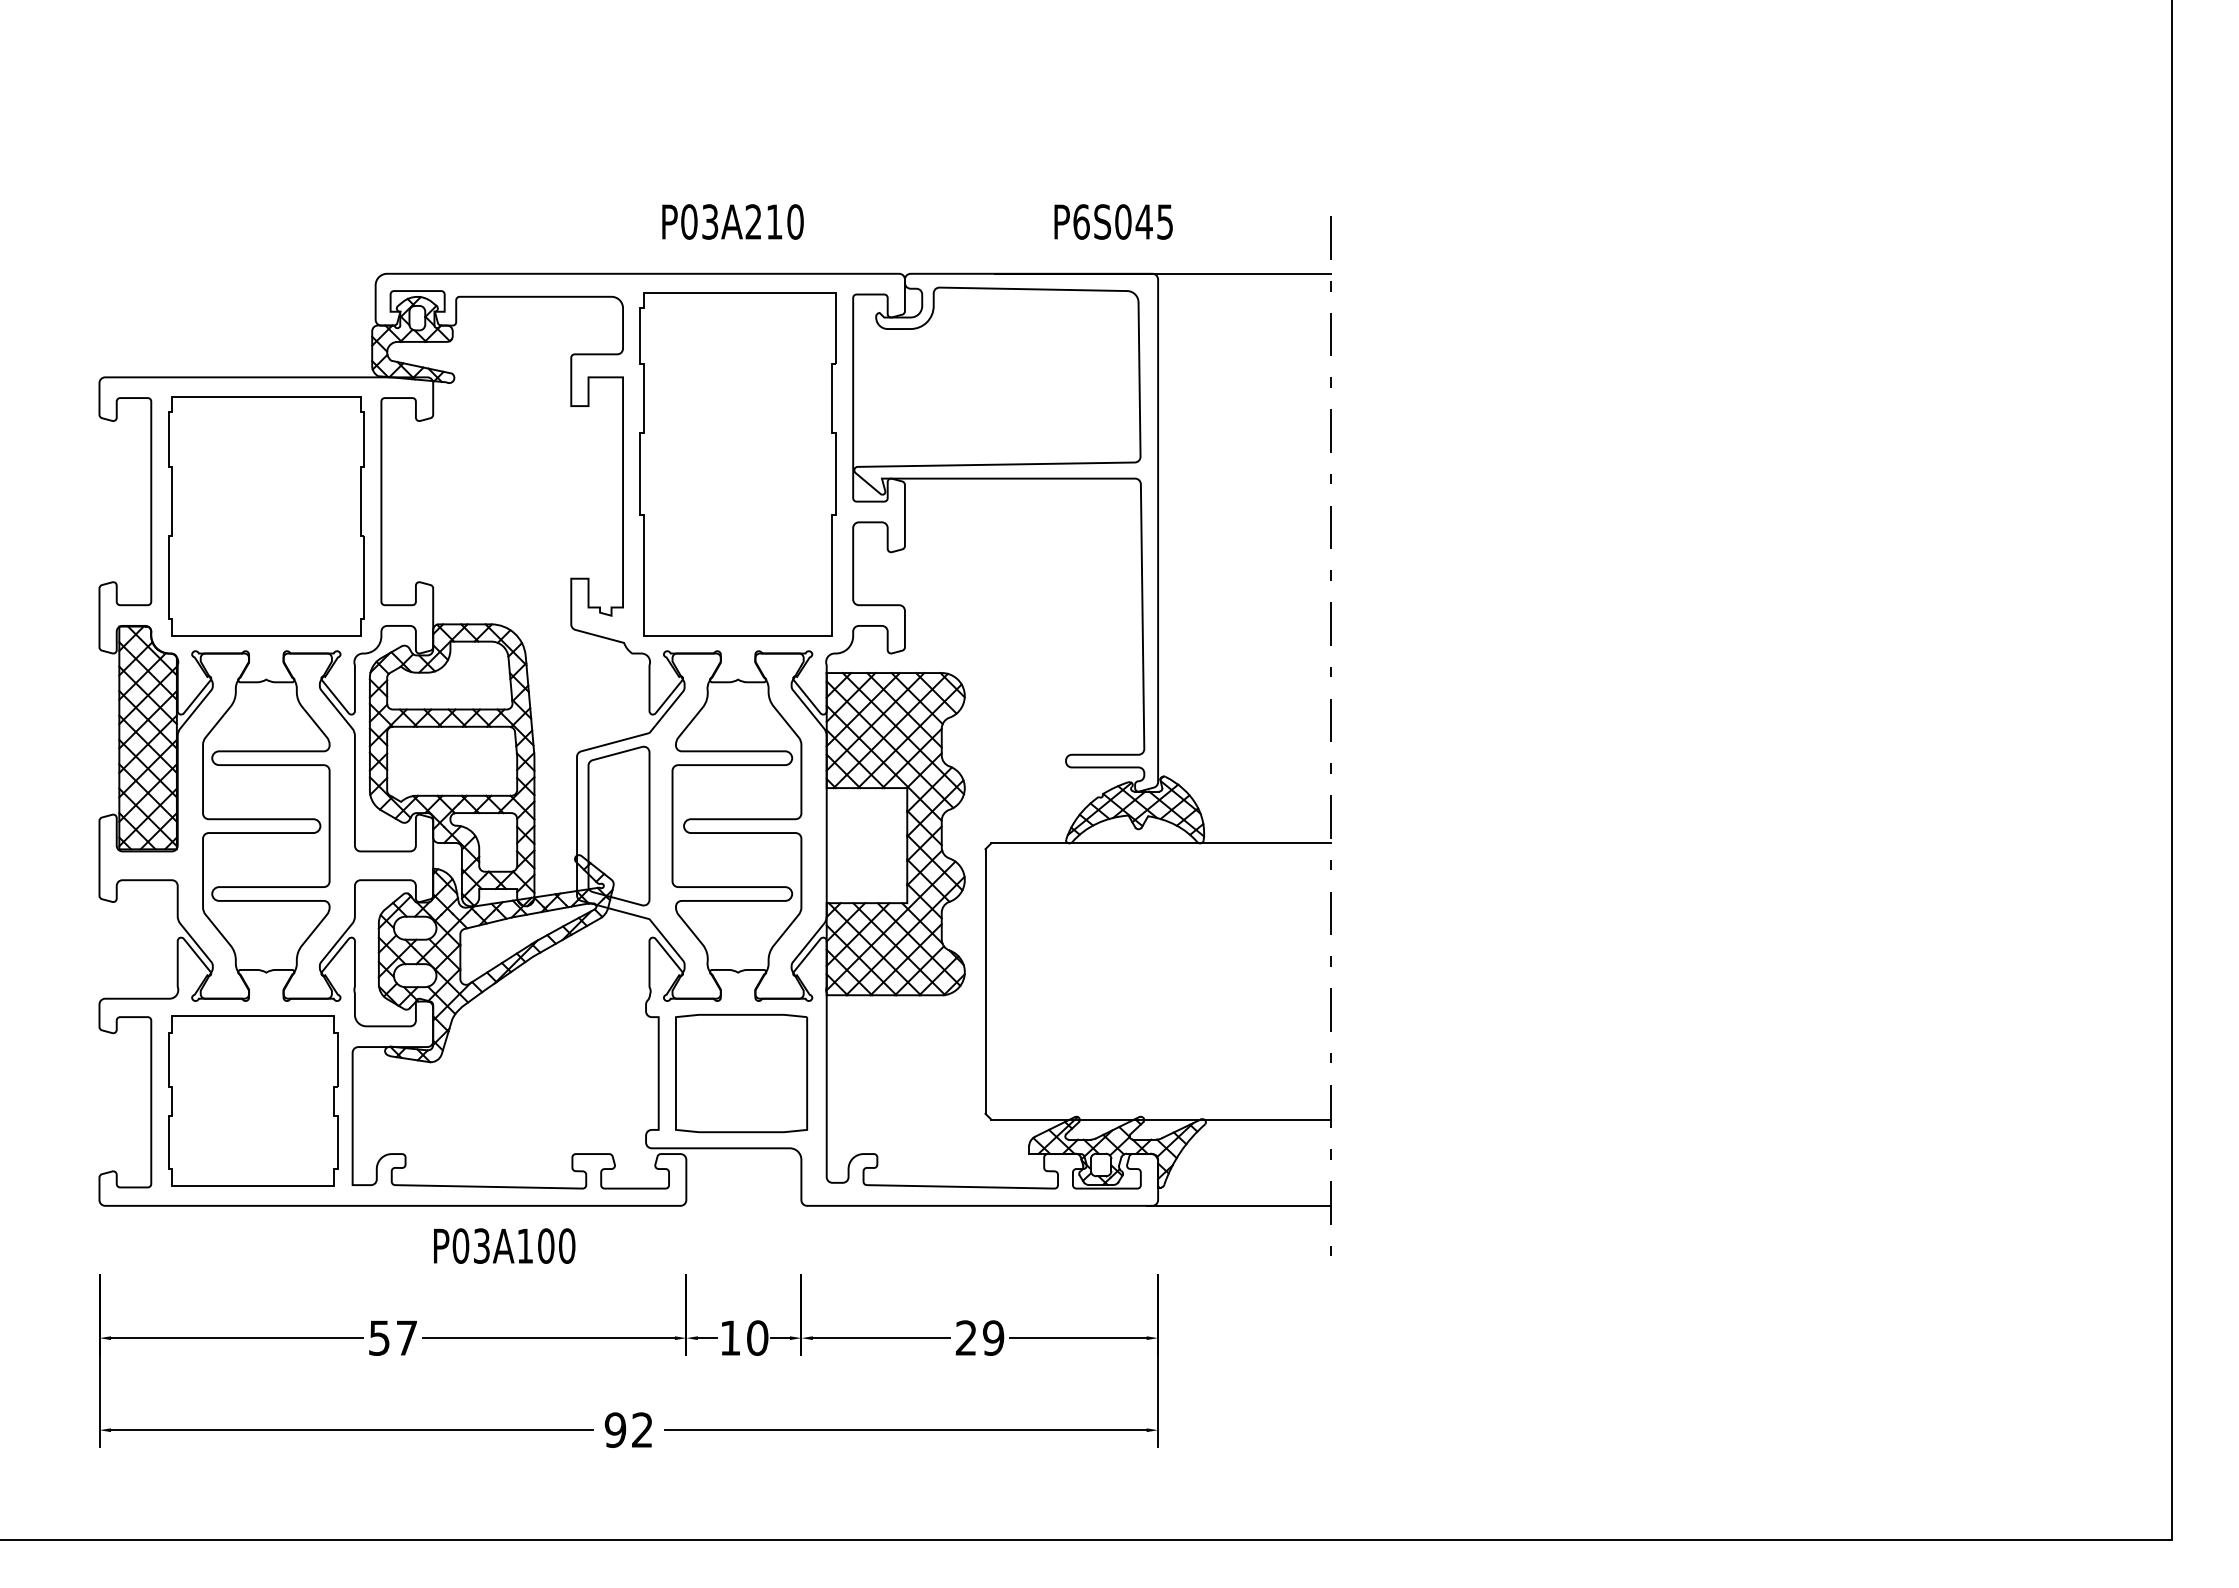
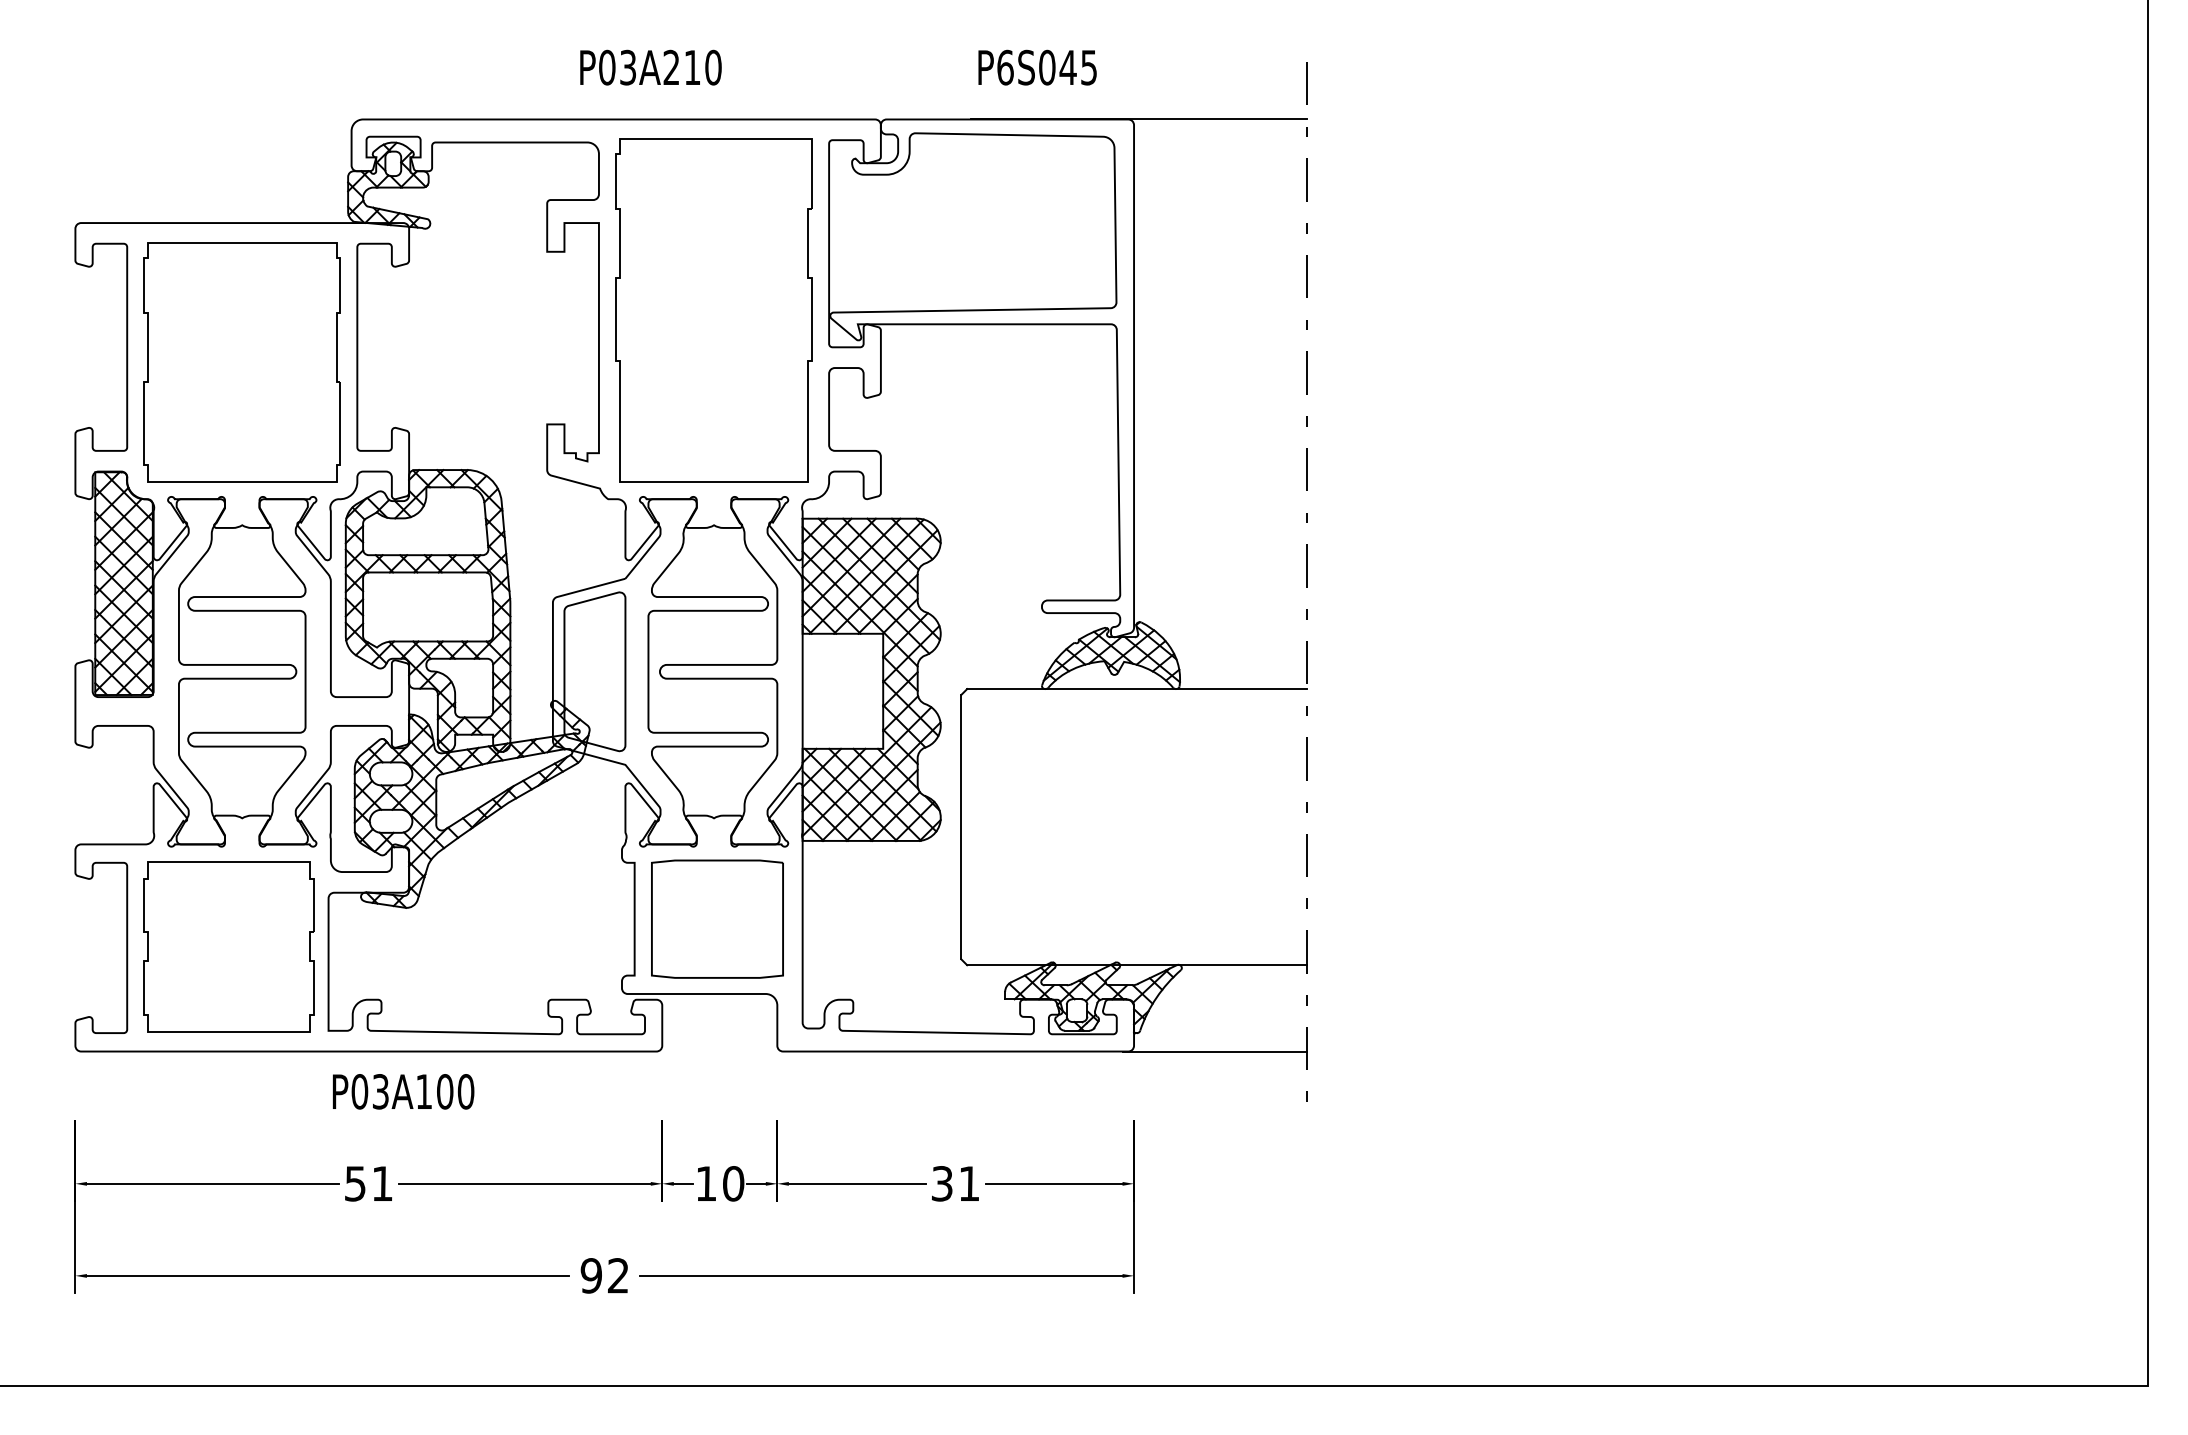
text: (732, 221) -> (650, 67), moved
text: (1113, 221) -> (1037, 67), moved
text: (504, 1245) -> (403, 1091), moved
text: (406, 1337) -> (382, 1183), 57 -> 51
text: (979, 1337) -> (955, 1183), 29 -> 31

